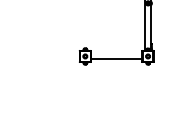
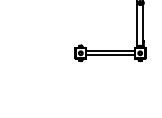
line: (116, 54) -> (110, 51), added

